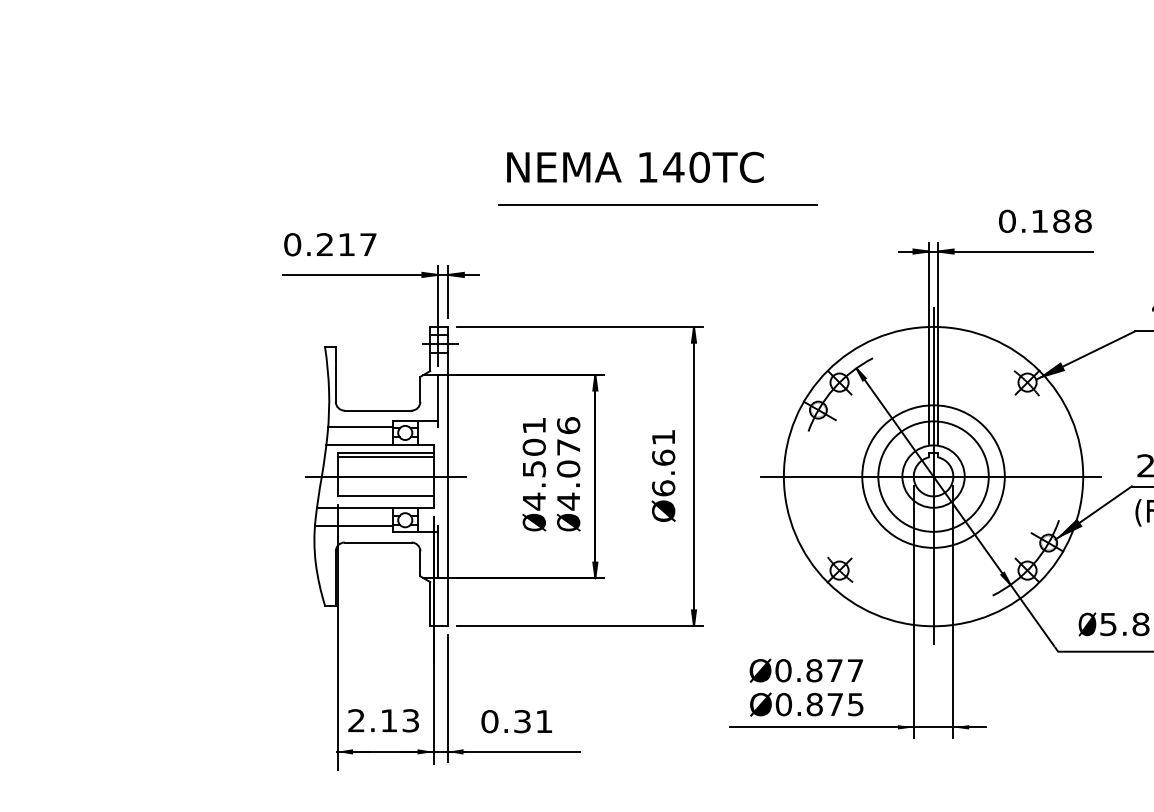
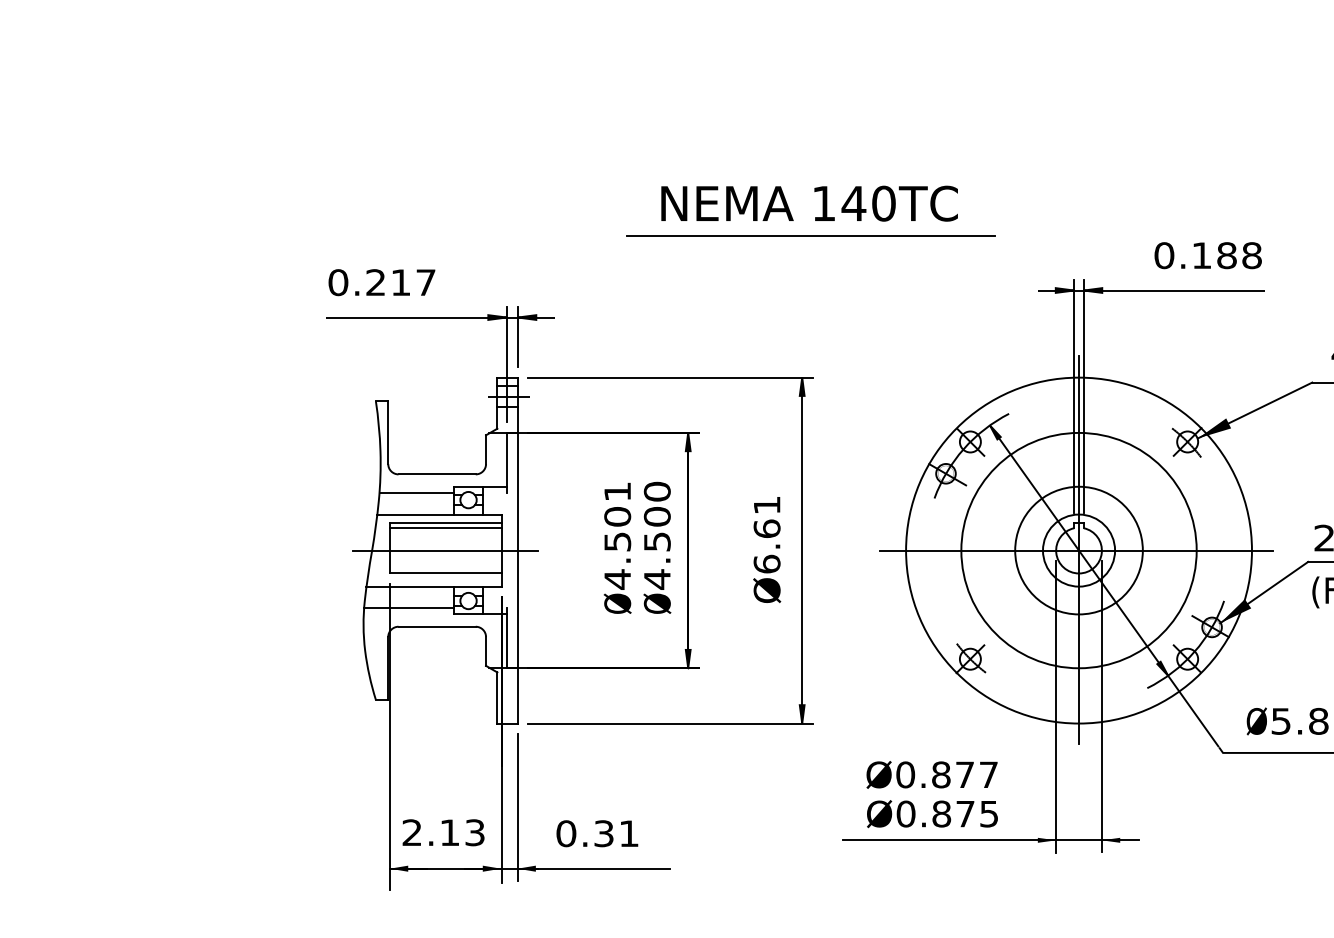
text: (635, 166) -> (809, 202), moved
line: (657, 204) -> (810, 236), moved
text: (568, 447) -> (657, 516), 4.076 -> 4.500
circle: (933, 476) -> (1078, 550), size x1.43

